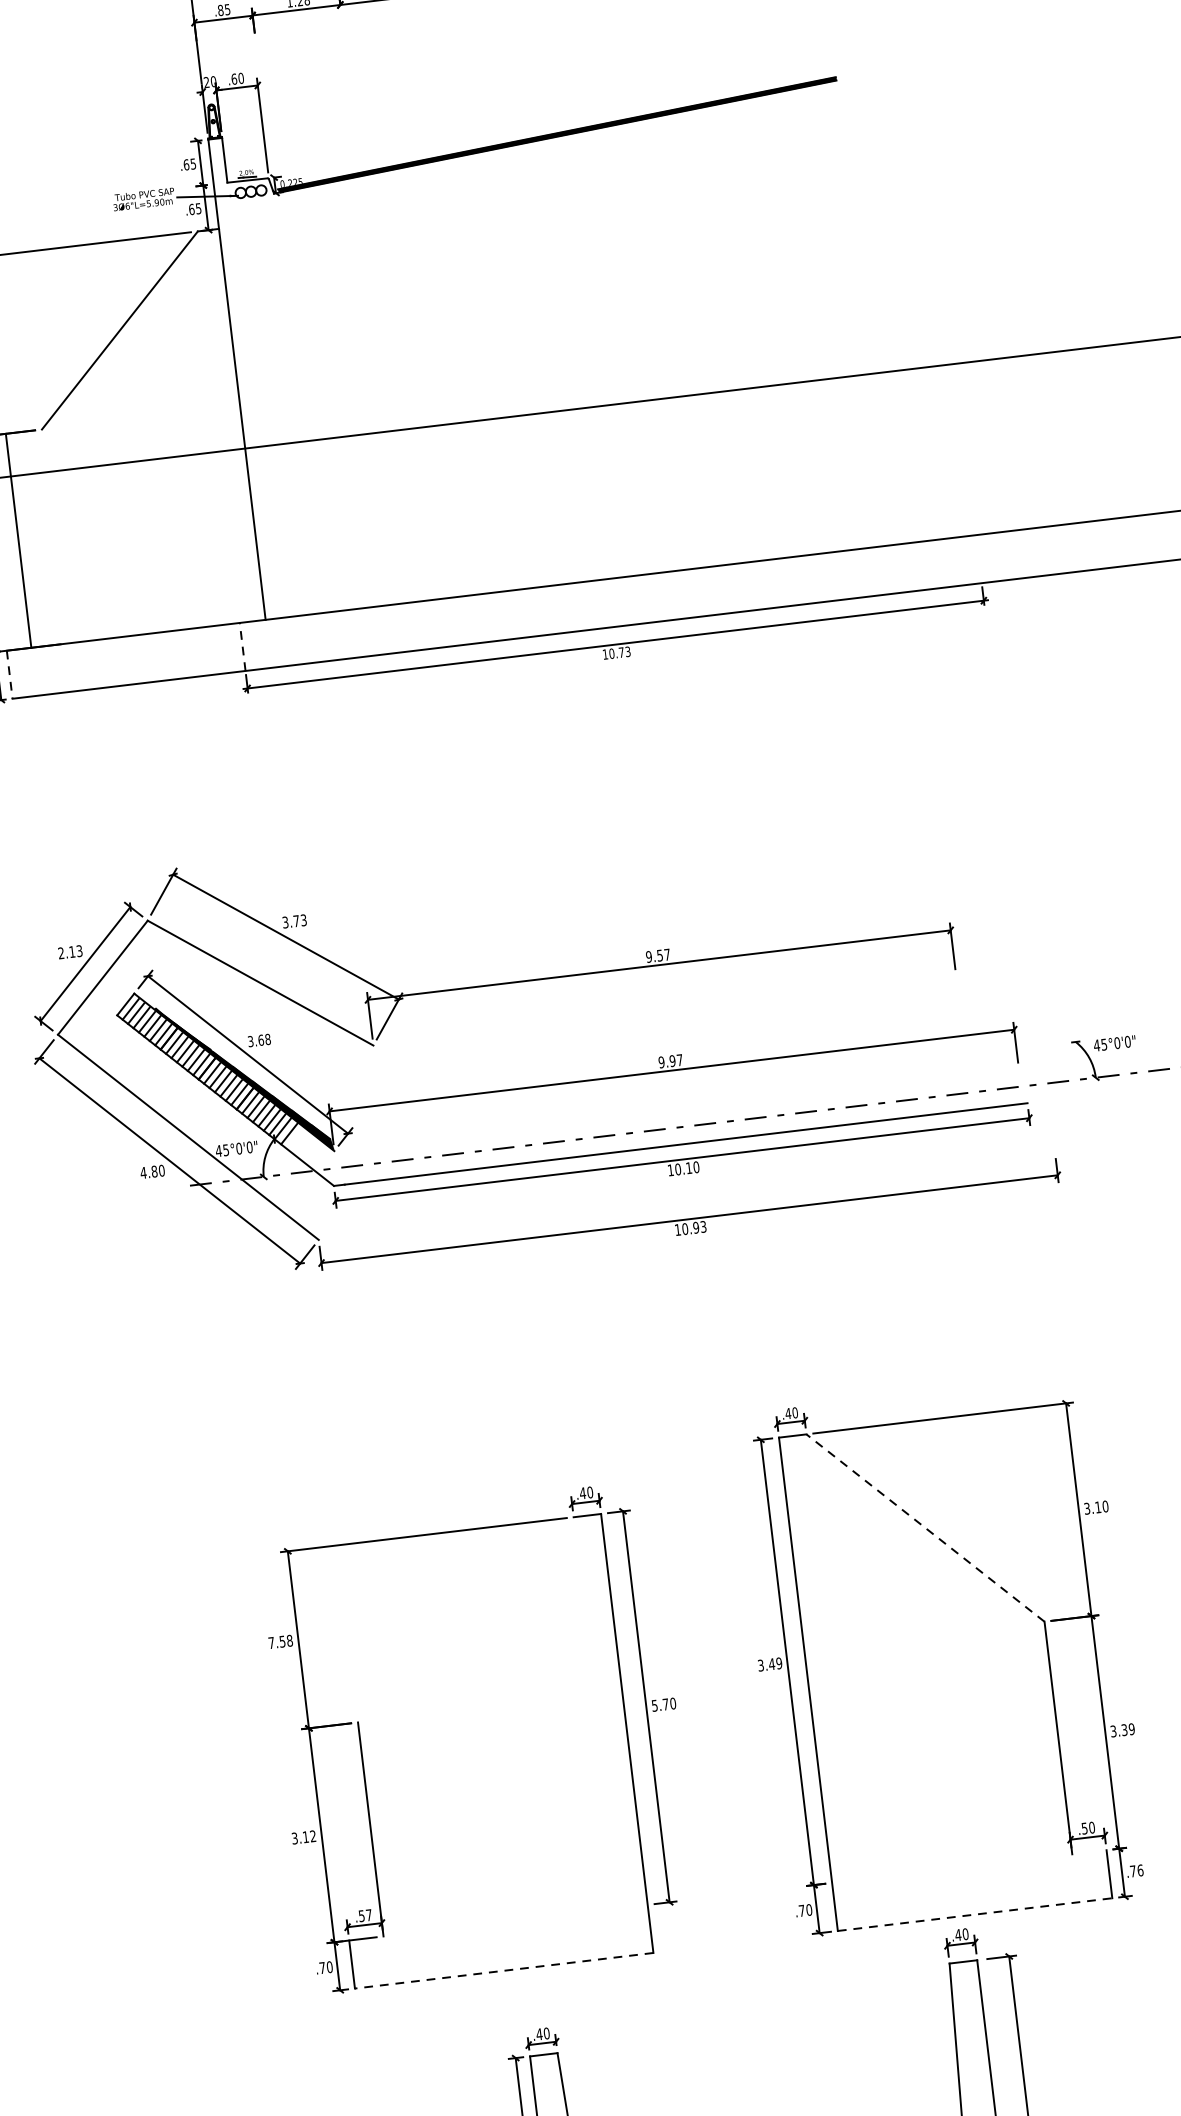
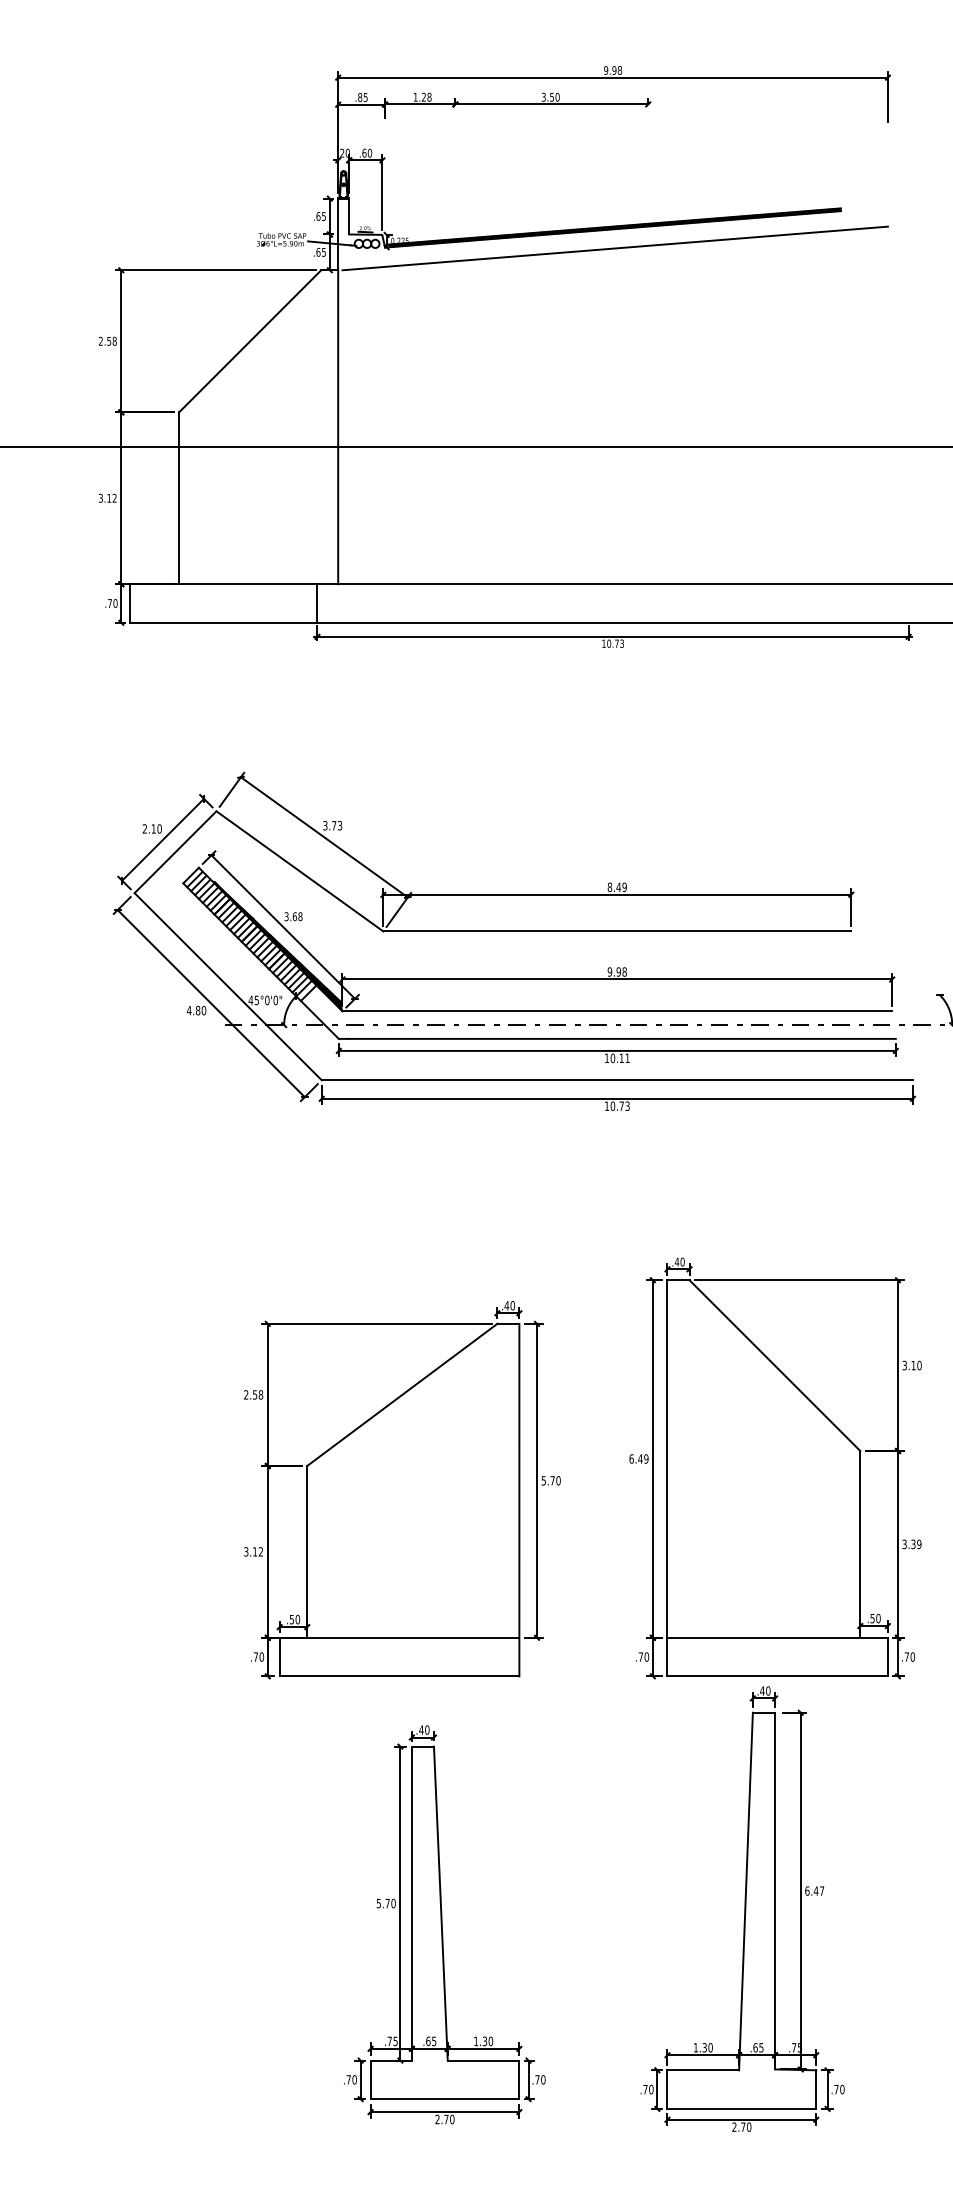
line: (559, 160) -> (614, 248), added
line: (19, 540) -> (179, 498), moved
line: (242, 646) -> (317, 603), dashed -> solid
line: (10, 675) -> (130, 604), dashed -> solid
text: (79, 950) -> (159, 828), 2.13 -> 2.10
text: (657, 956) -> (616, 887), 9.57 -> 8.49
line: (665, 1010) -> (617, 931), added
text: (679, 1059) -> (624, 971), 9.97 -> 9.98
line: (676, 1110) -> (617, 1011), added
text: (696, 1167) -> (627, 1058), 10.10 -> 10.11
line: (685, 1196) -> (616, 1080), added
text: (695, 1226) -> (621, 1105), 10.93 -> 10.73
line: (924, 1527) -> (774, 1365), dashed -> solid
line: (466, 1619) -> (402, 1394), added
text: (271, 1642) -> (246, 1394), 7.58 -> 2.58
text: (760, 1665) -> (631, 1458), 3.49 -> 6.49
line: (969, 1866) -> (777, 1637), added
text: (1140, 1869) -> (912, 1656), .76 -> .70
line: (976, 1914) -> (778, 1676), dashed -> solid
text: (368, 1915) -> (297, 1619), .57 -> .50
line: (498, 1922) -> (399, 1637), added
line: (504, 1970) -> (399, 1676), dashed -> solid

